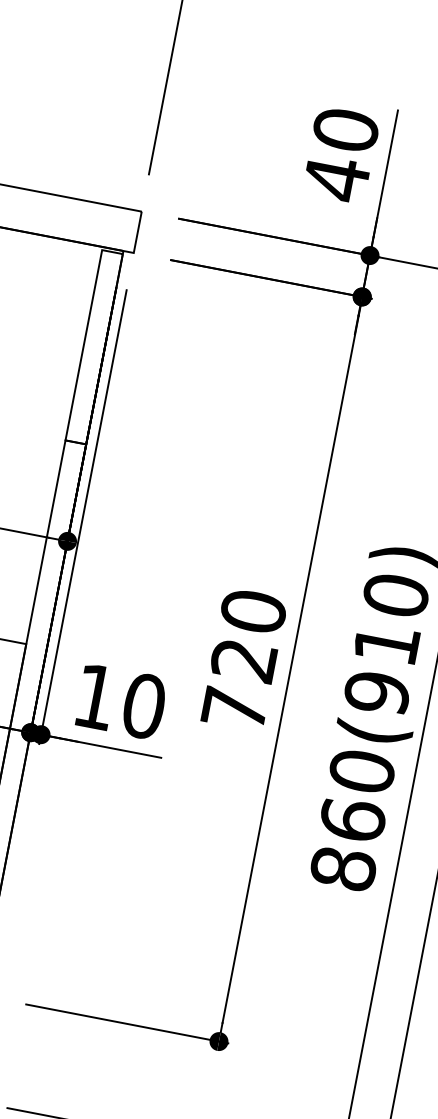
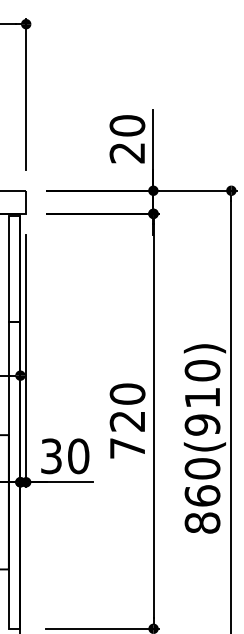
text: (335, 177) -> (126, 152), 40 -> 20
text: (95, 697) -> (51, 456), 10 -> 30

